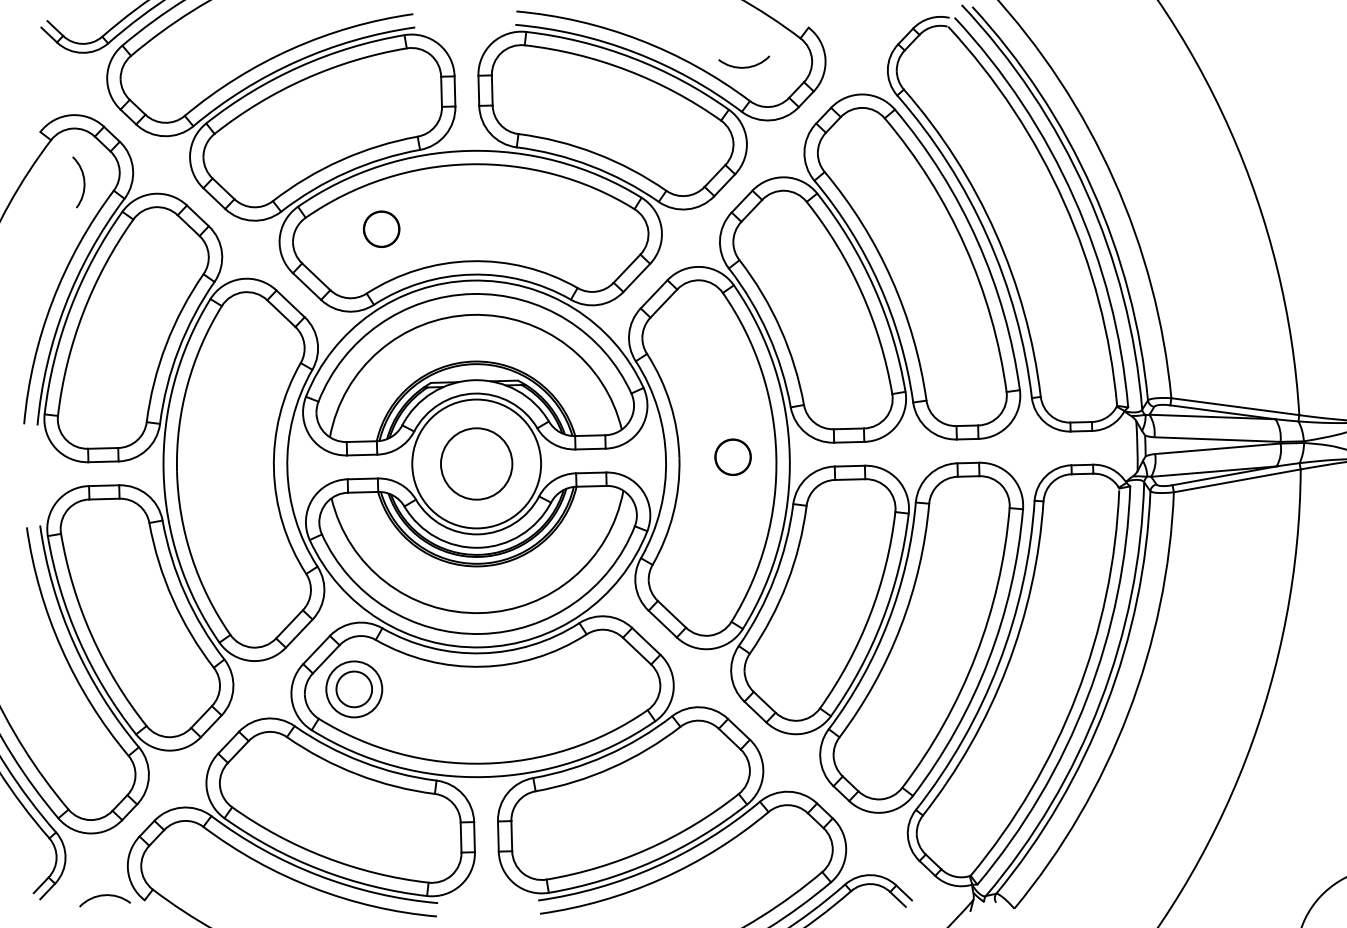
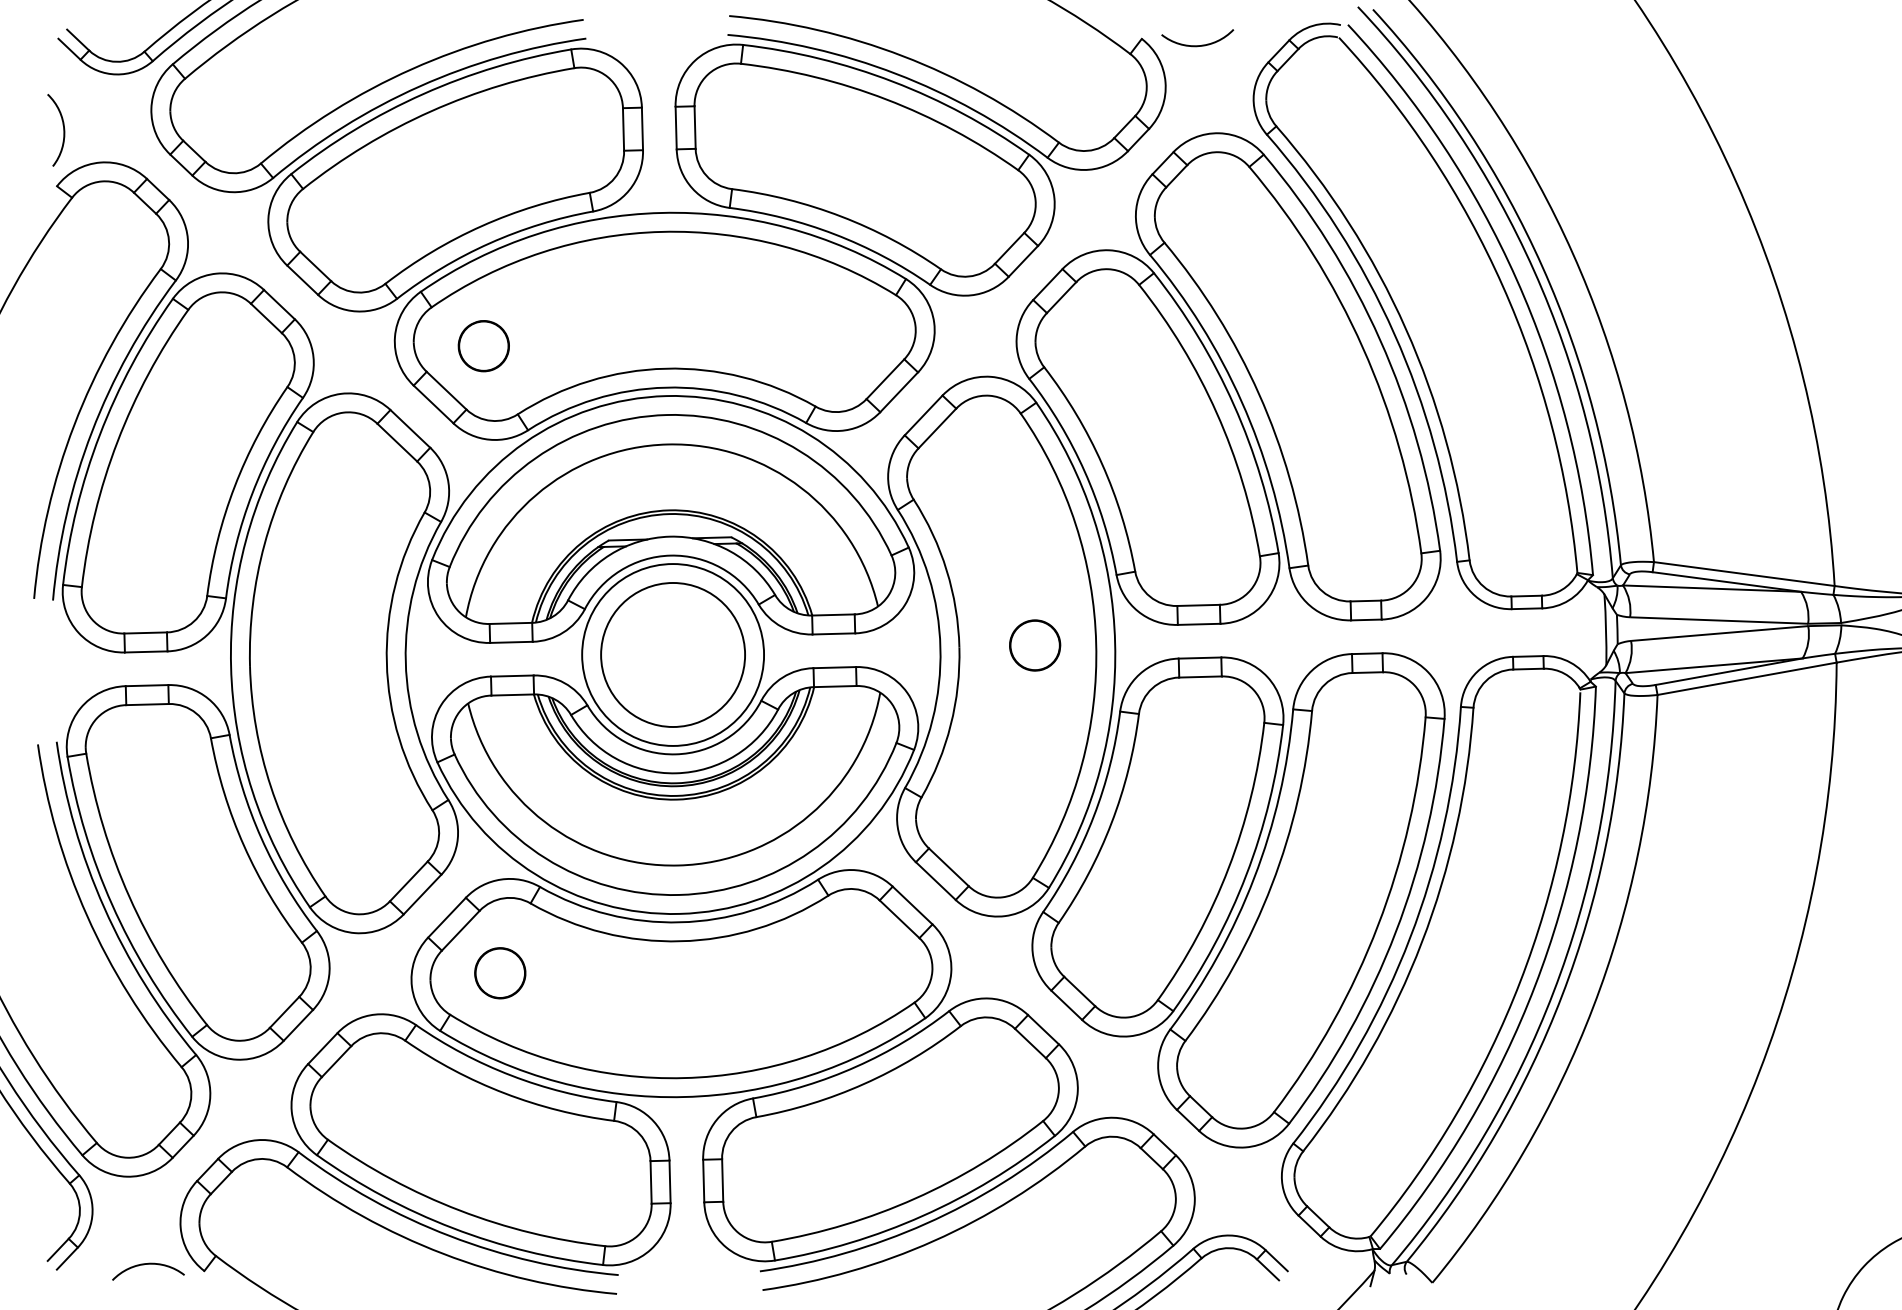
arc: (744, 66) -> (1198, 44), moved
arc: (83, 182) -> (62, 130), moved
part: (381, 228) -> (483, 345), moved
circle: (476, 463) -> (672, 654), size x1.43
circle: (353, 688) -> (499, 971), size x0.62

